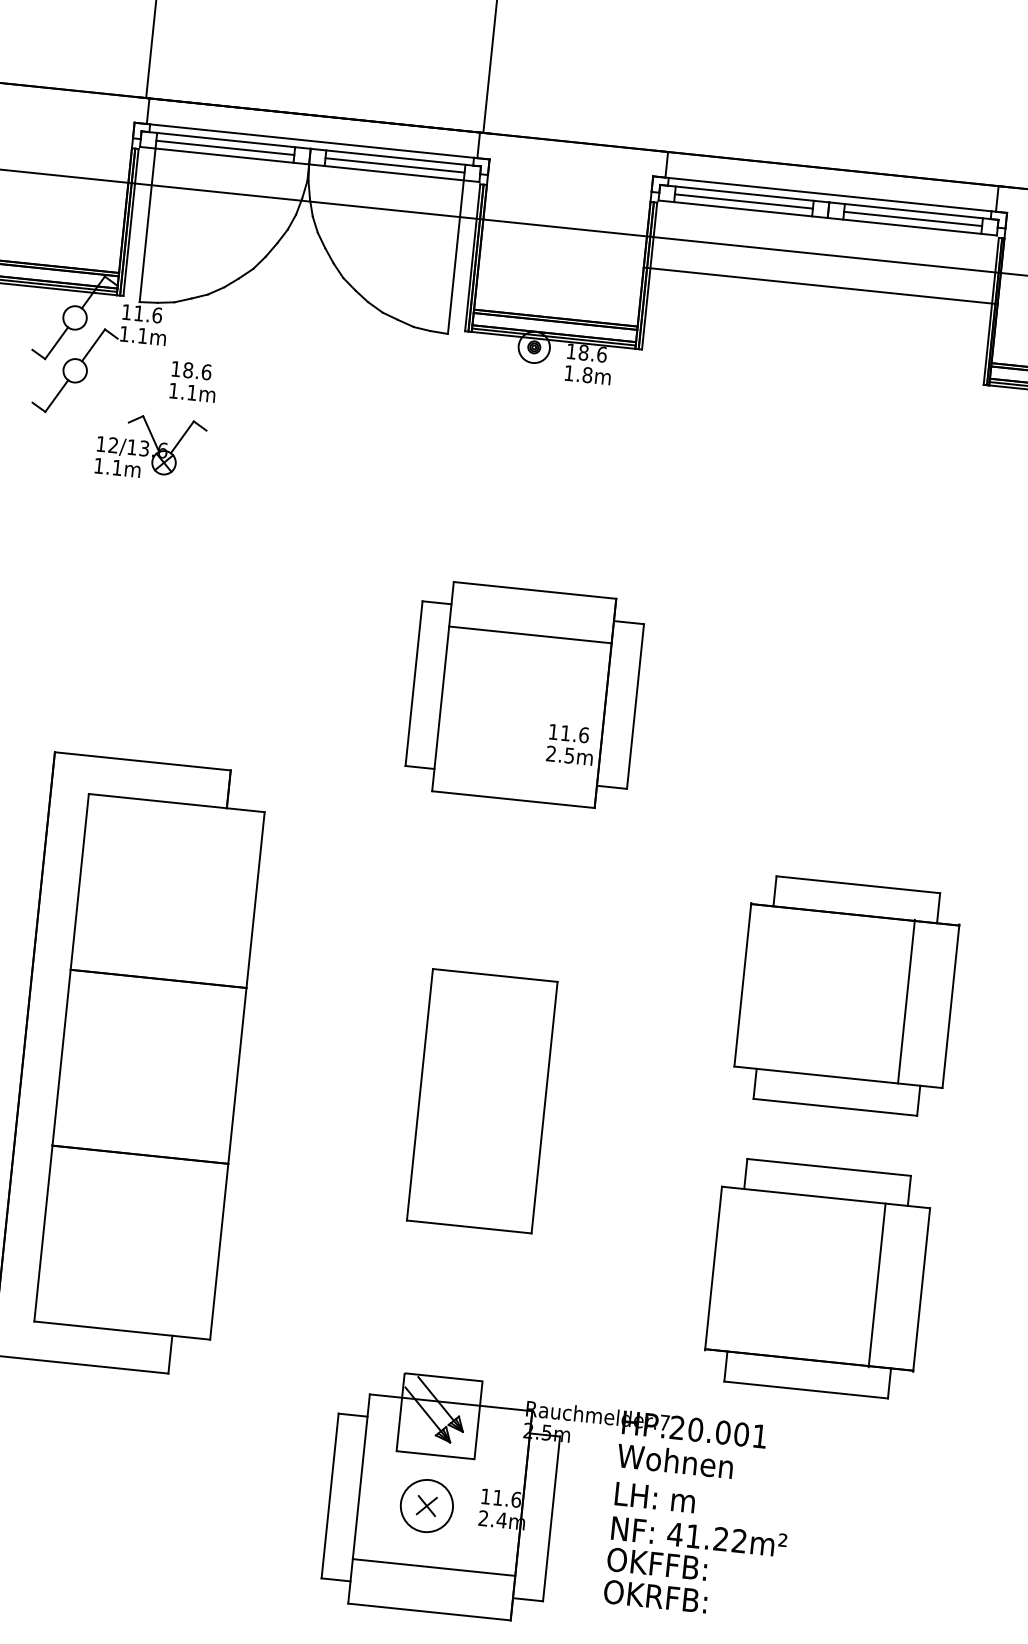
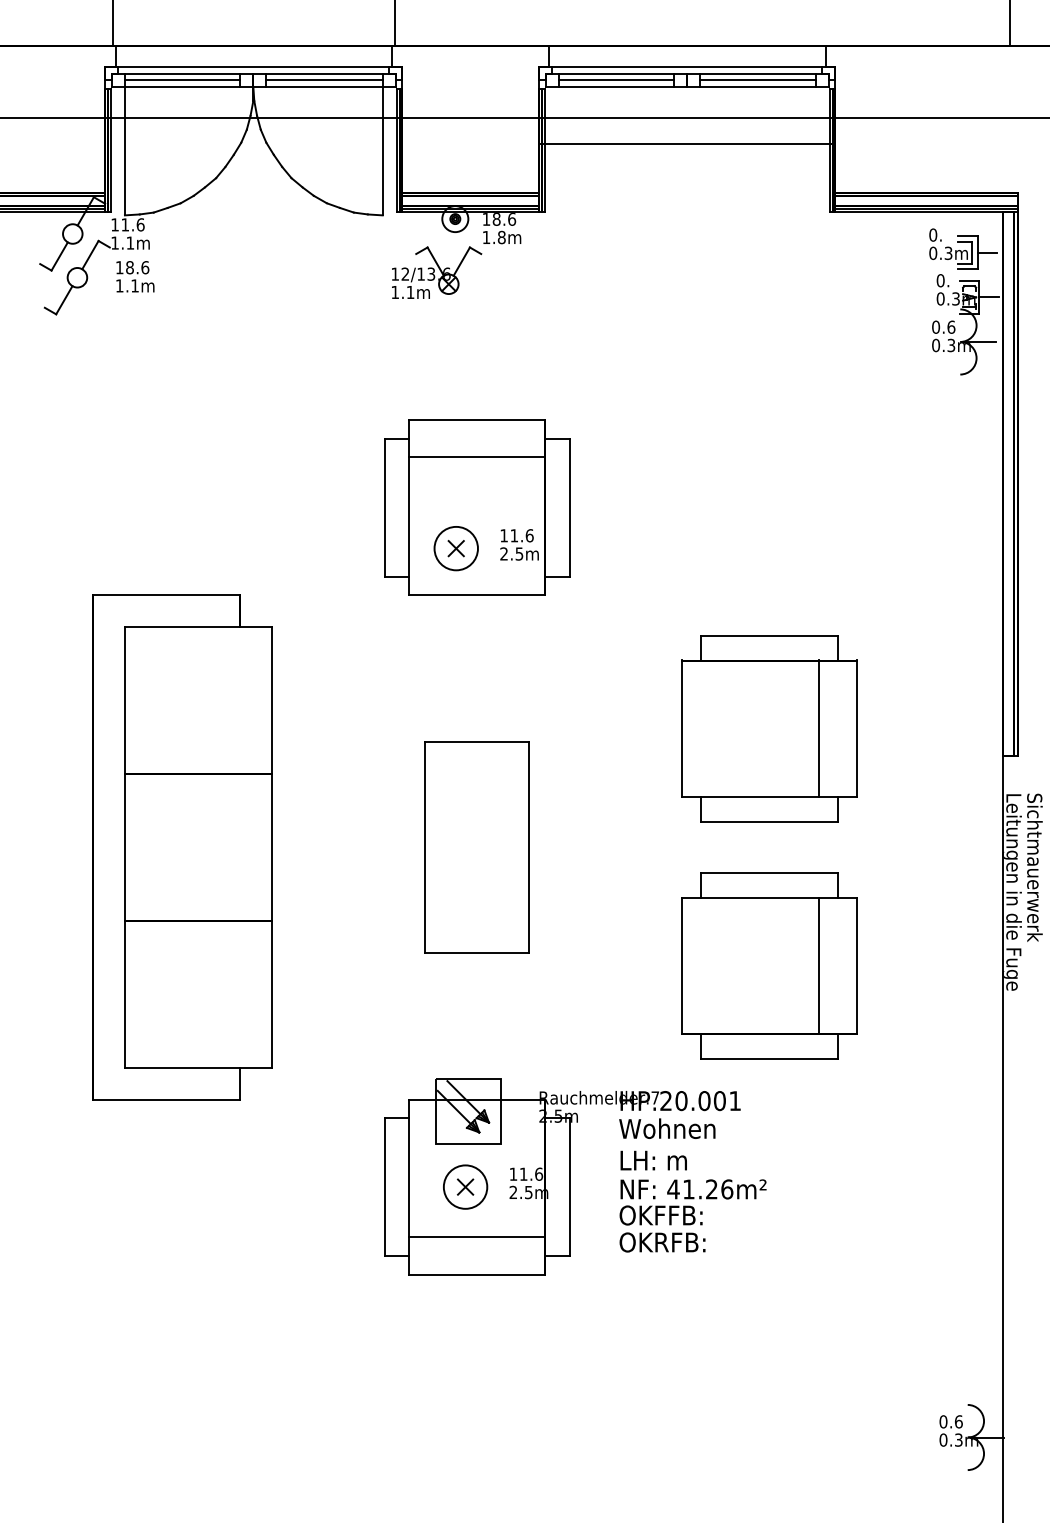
text: (193, 381) -> (135, 276), moved
part: (151, 447) -> (437, 272), moved
part: (493, 741) -> (455, 548), added
text: (501, 1520) -> (528, 1192), 2.4m -> 2.5m
text: (739, 1541) -> (727, 1189), 41.22m² -> 41.26m²

